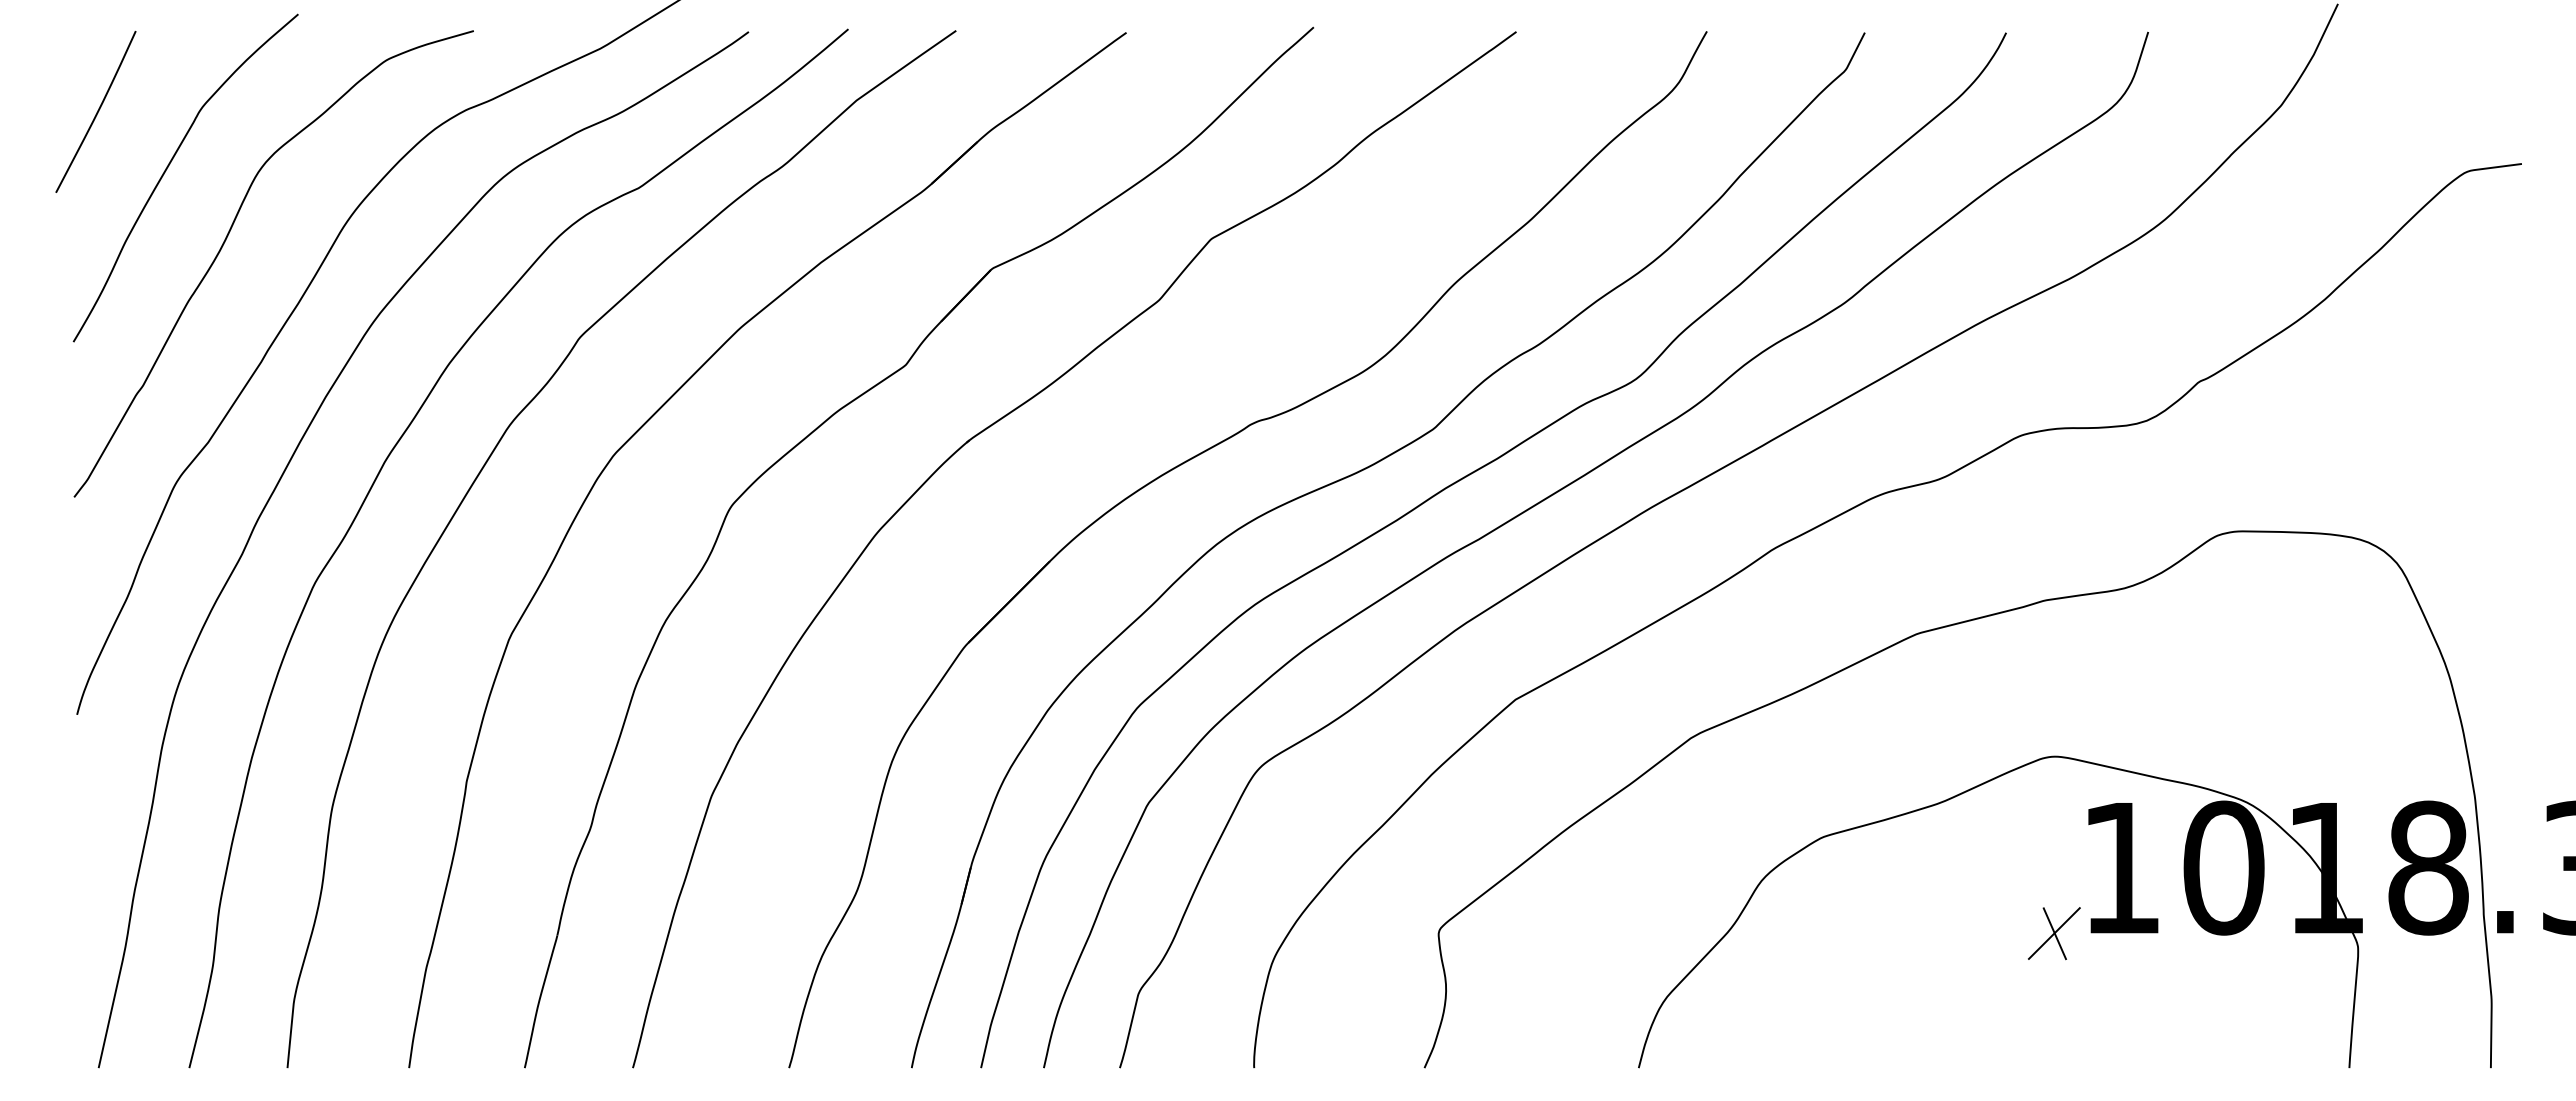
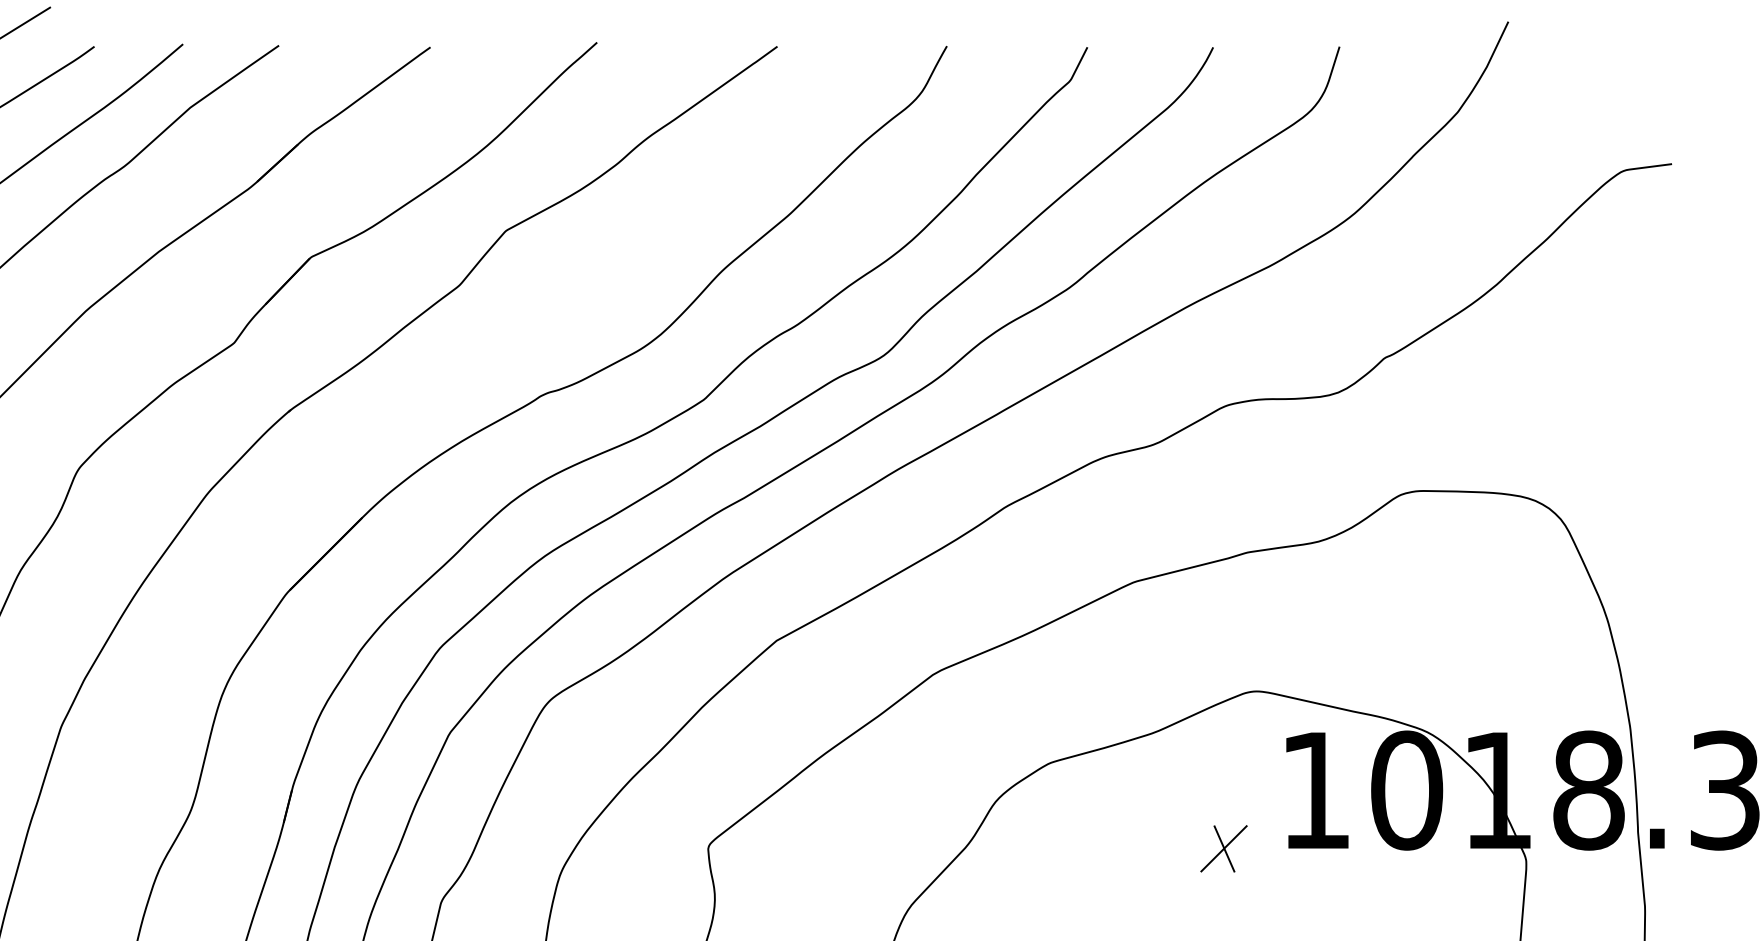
part: (2054, 933) -> (1224, 848), moved

